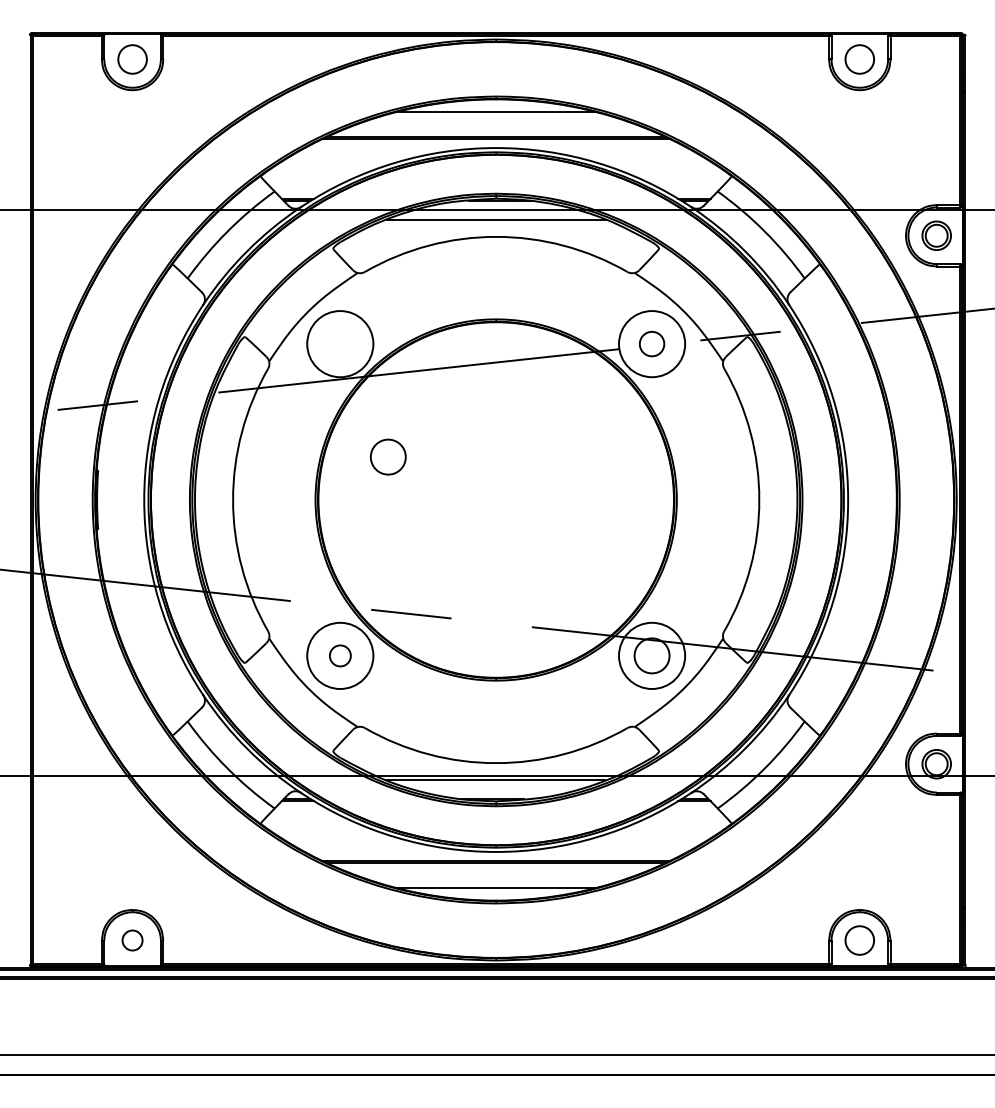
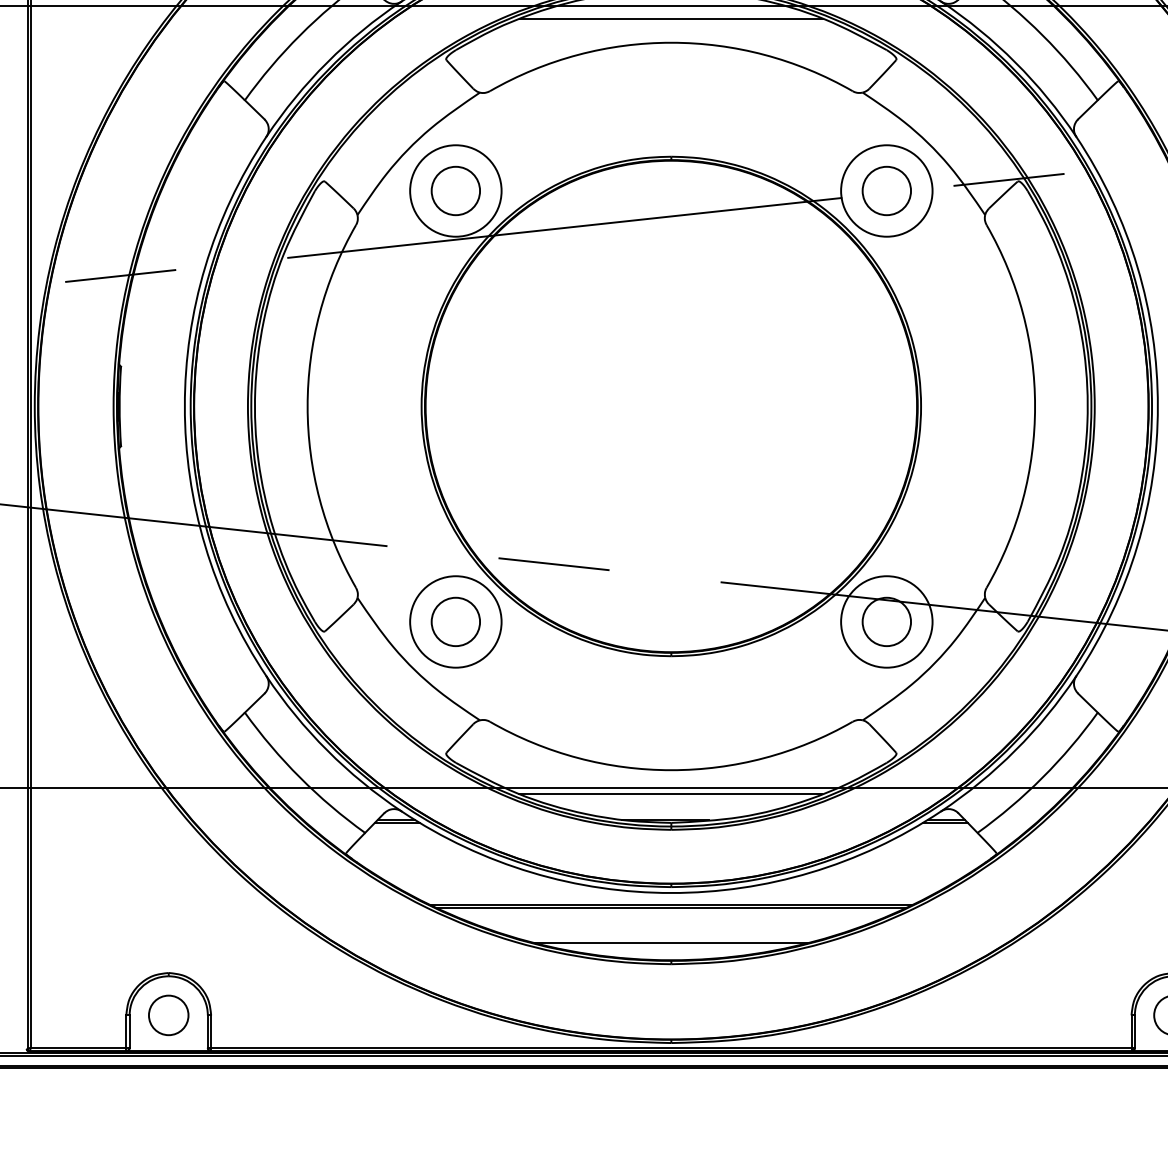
circle: (651, 343) -> (886, 190), size x1.43
circle: (388, 456) -> (456, 190), moved
circle: (340, 655) -> (456, 621), size x1.67
circle: (132, 940) -> (168, 1015), size x1.43

